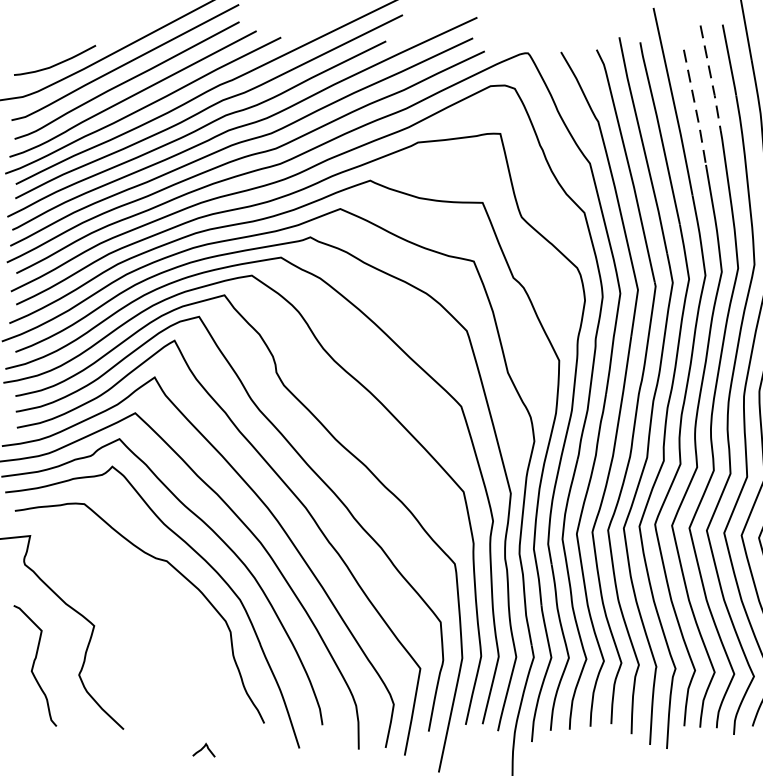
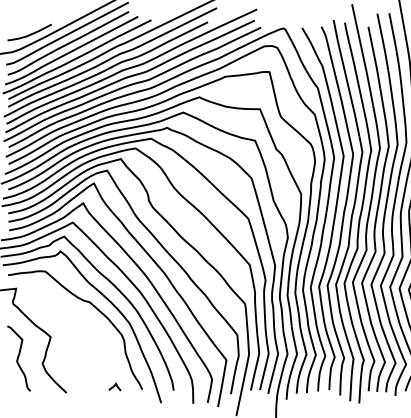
line: (711, 78) -> (383, 42), dashed -> solid
line: (695, 108) -> (374, 58), dashed -> solid
curve: (203, 749) -> (114, 386), moved

